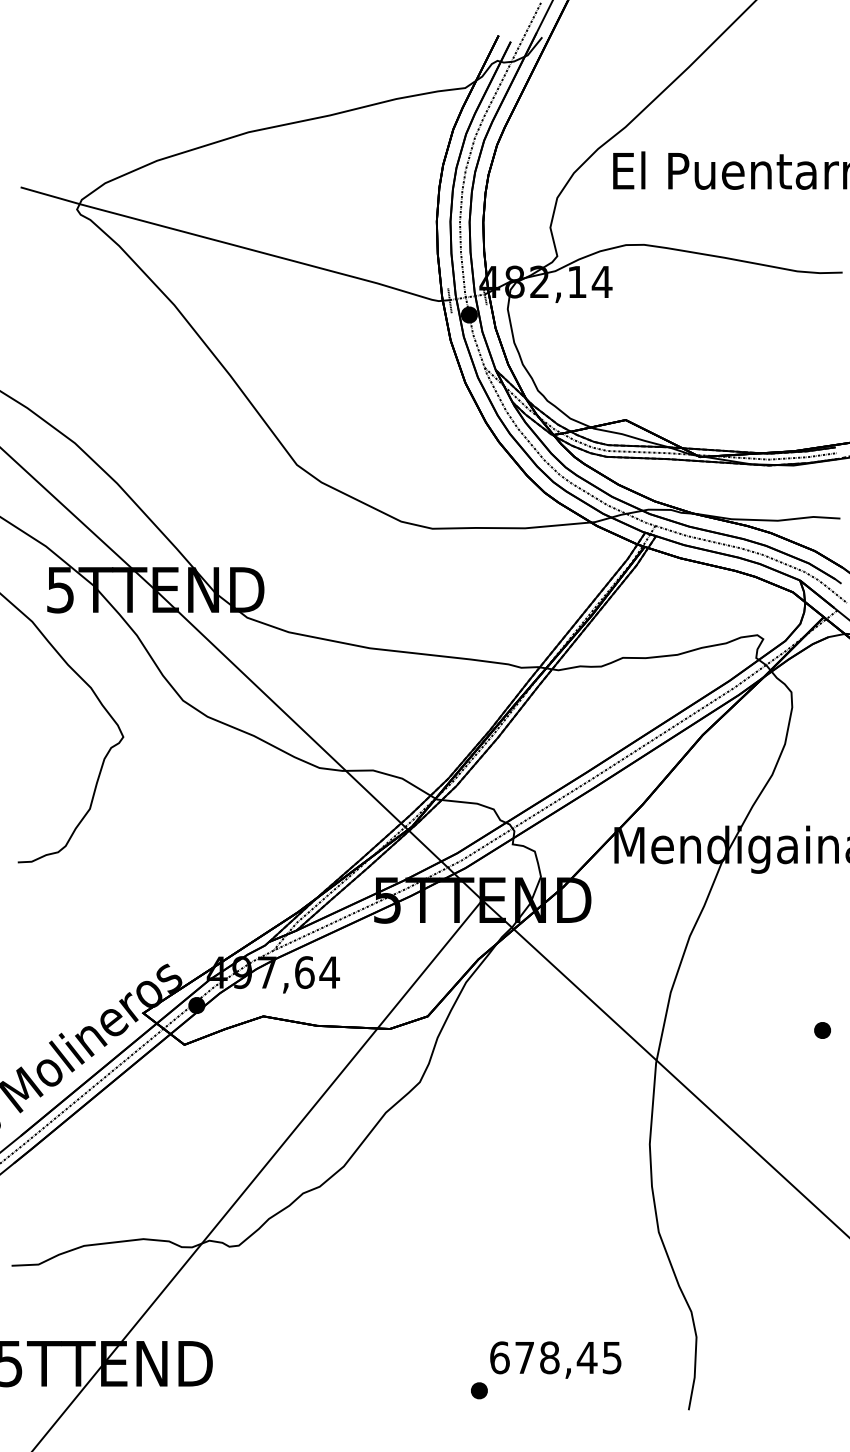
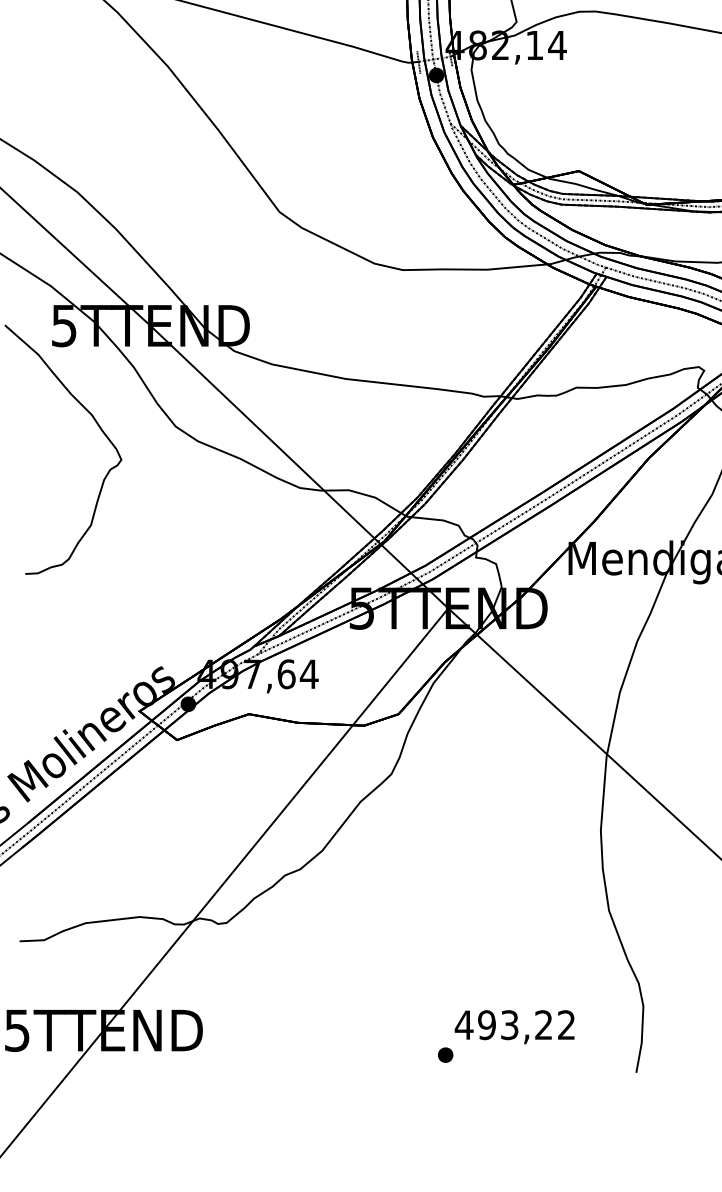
text: (555, 1357) -> (514, 1024), 678,45 -> 493,22

